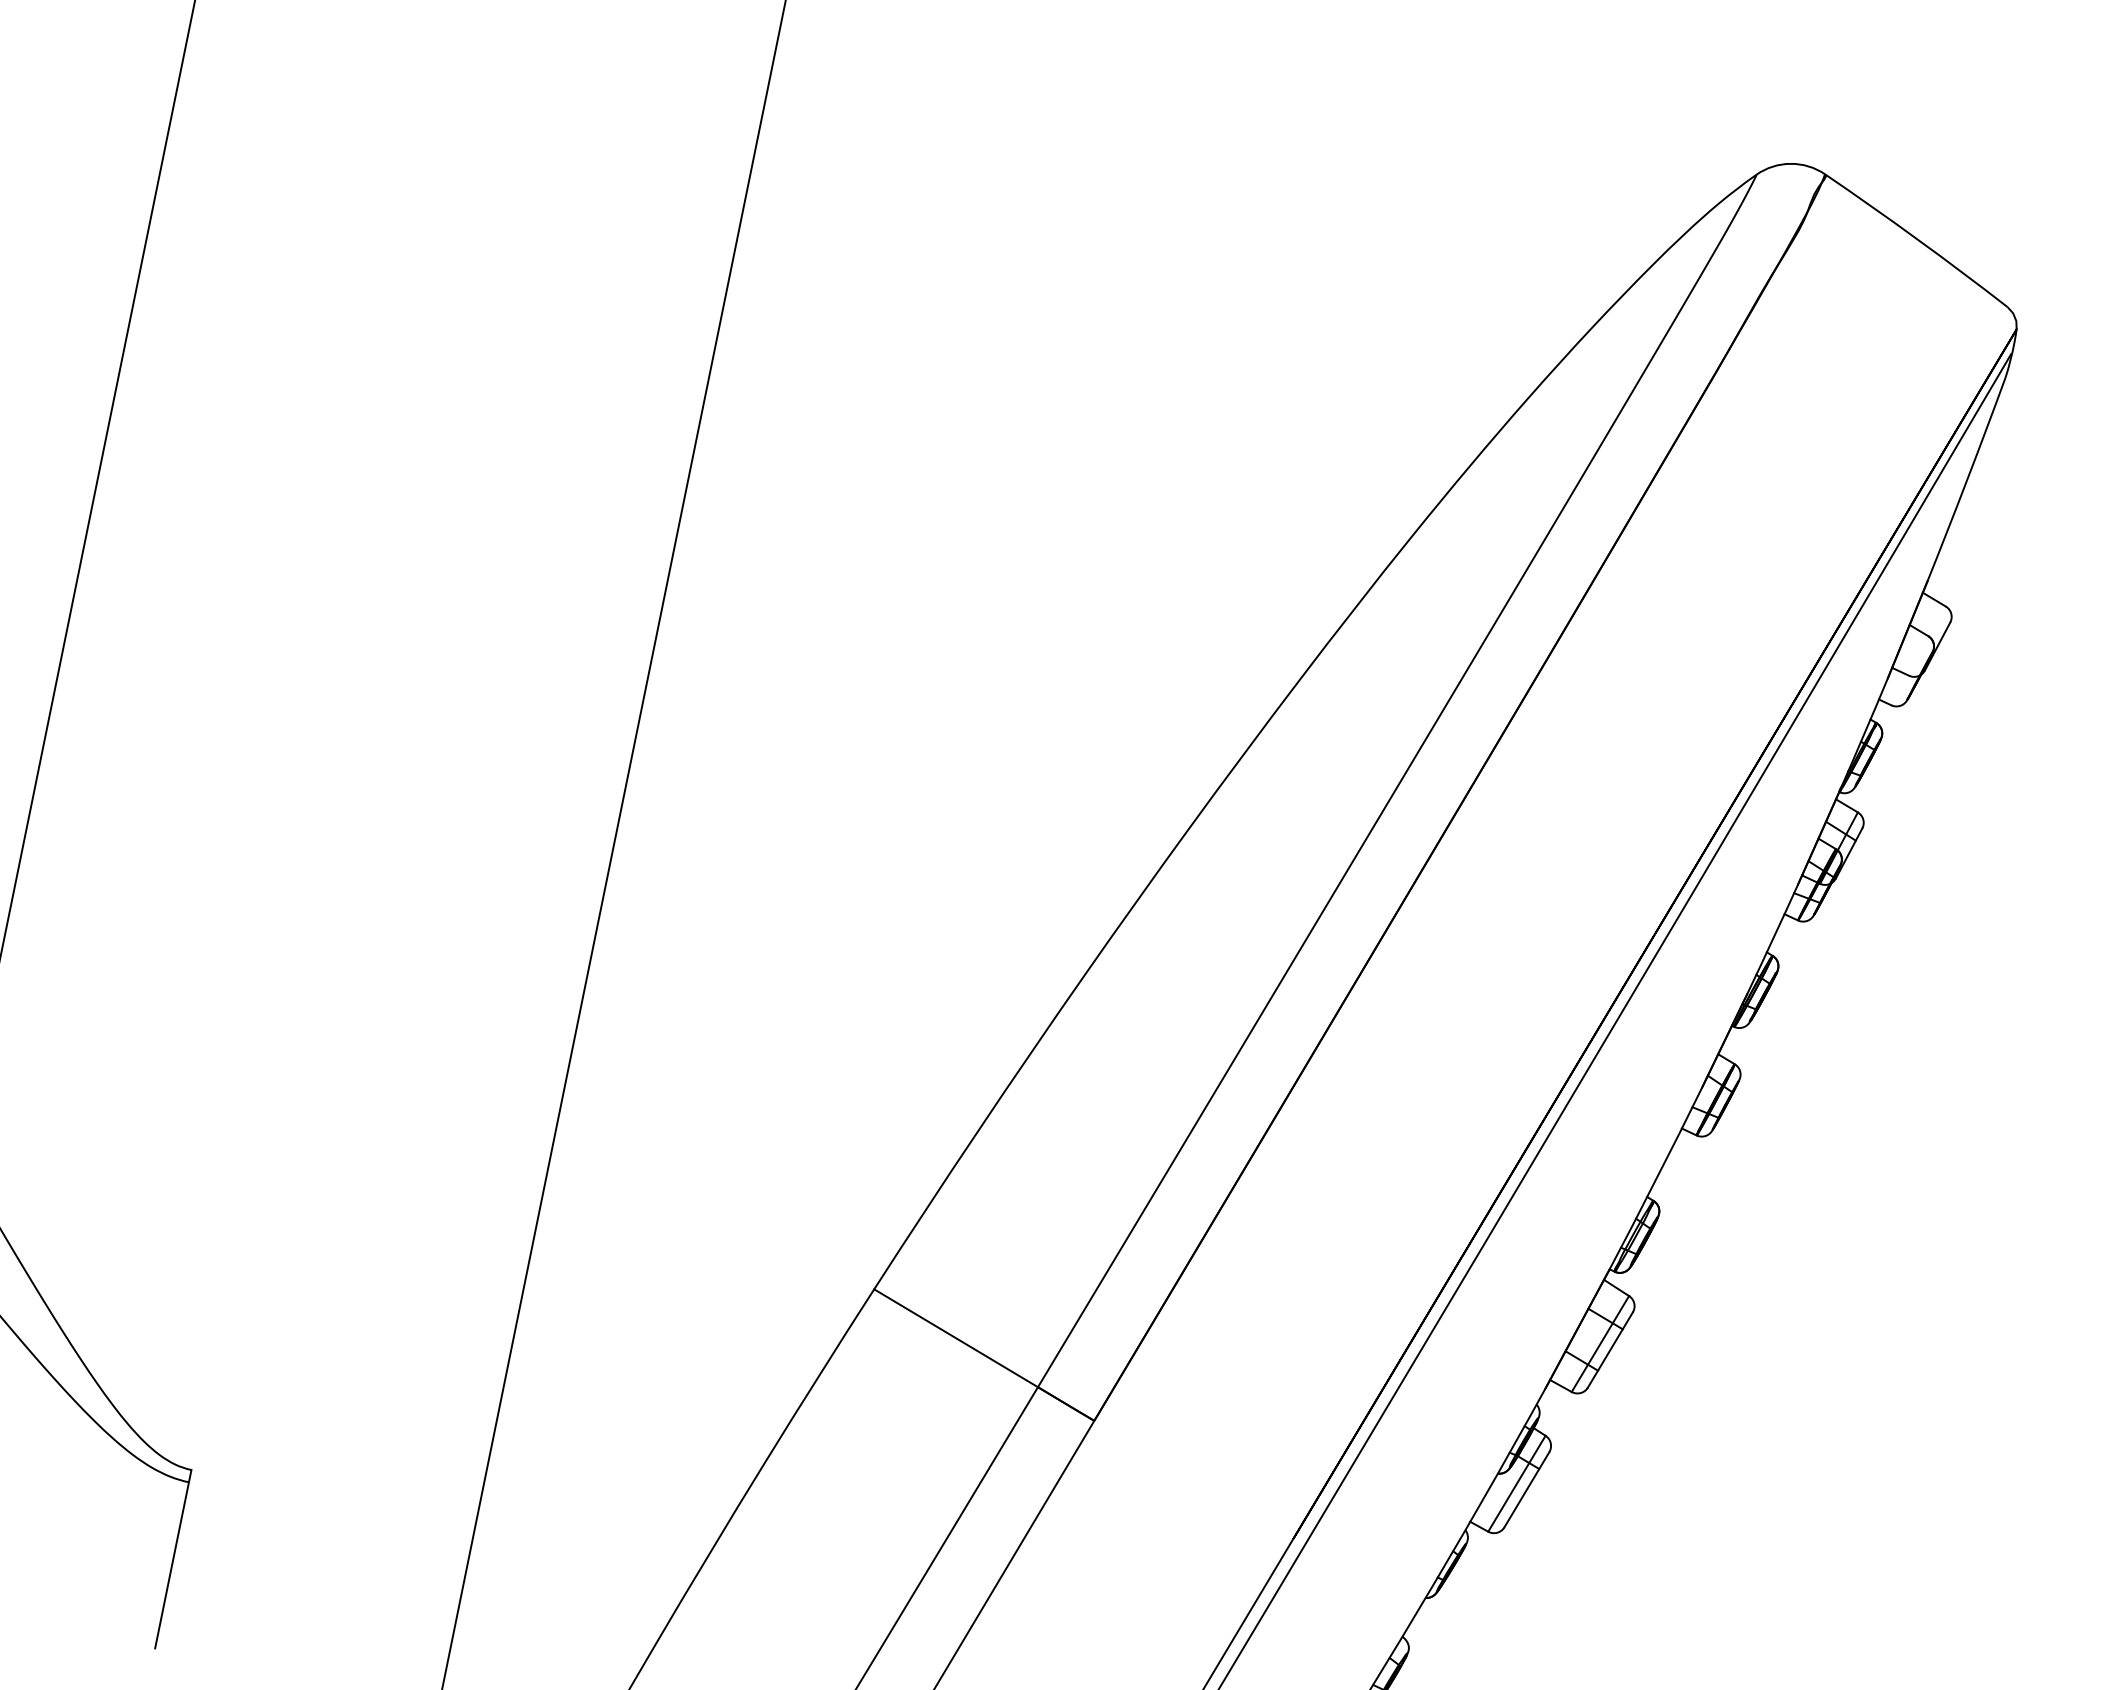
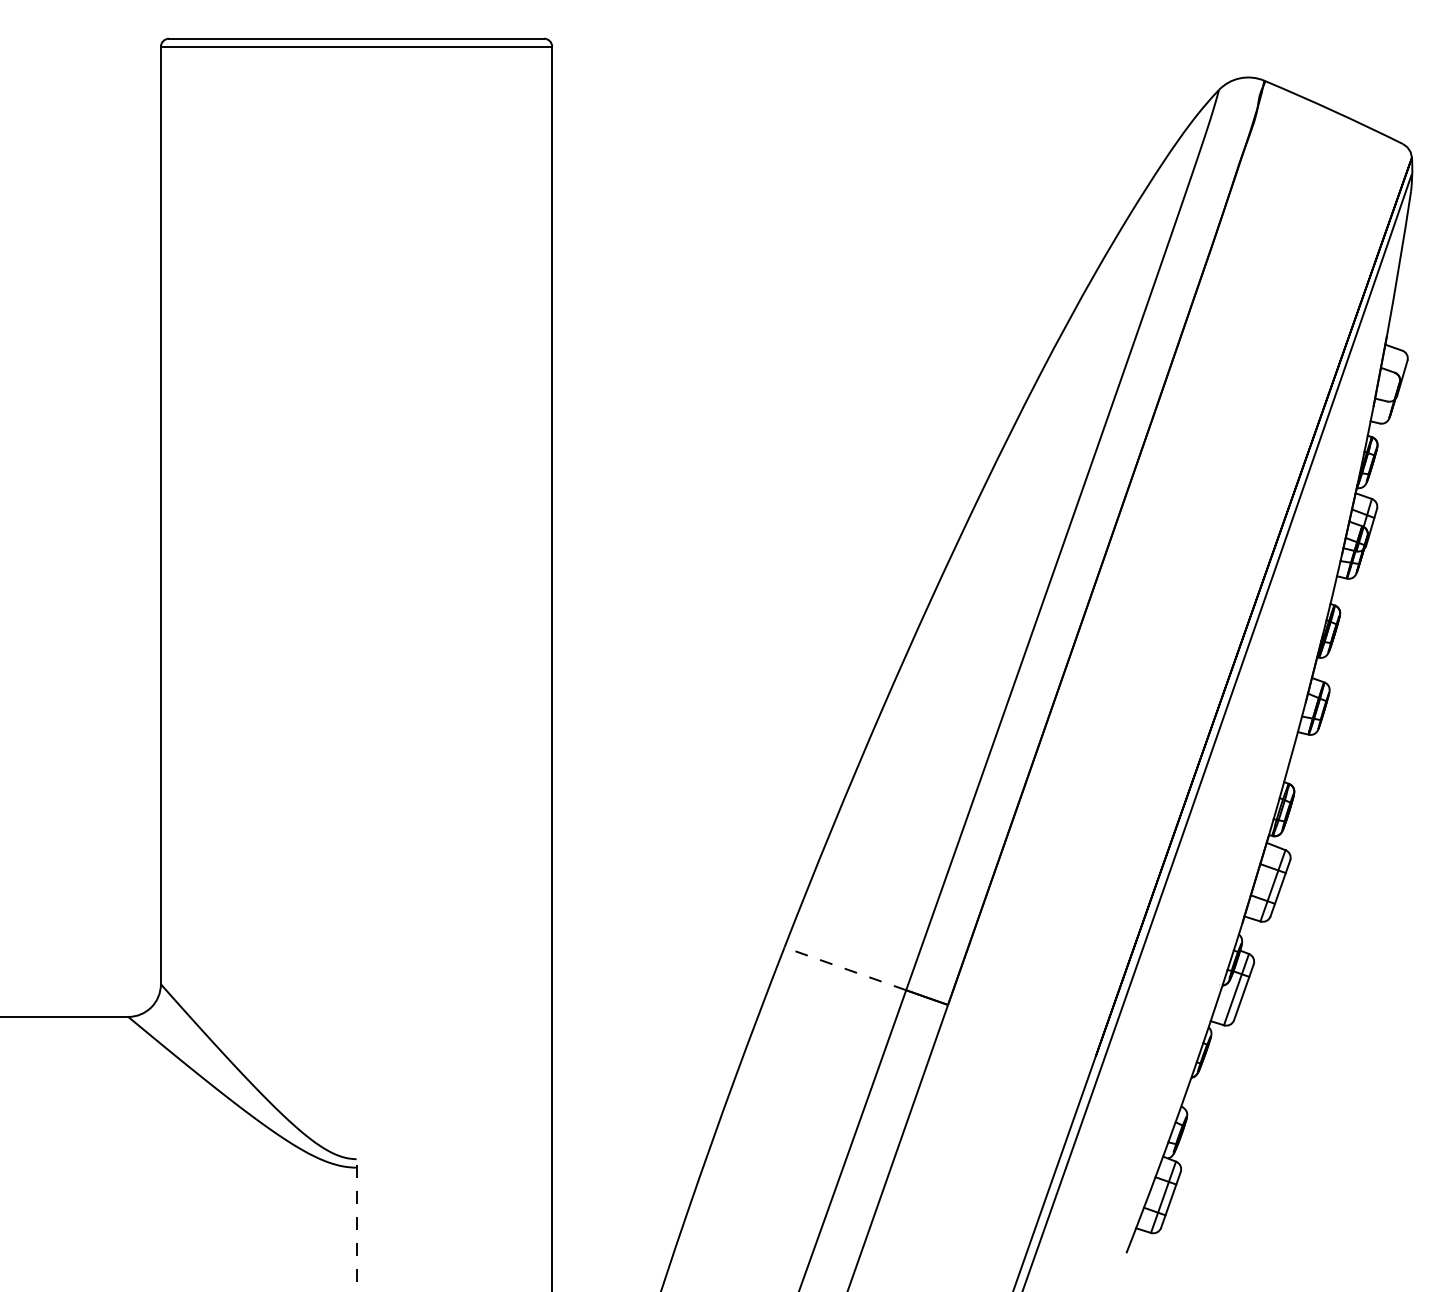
line: (954, 1337) -> (844, 968), solid -> dashed
line: (173, 1558) -> (356, 1220), solid -> dashed

